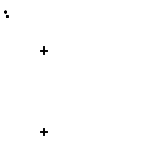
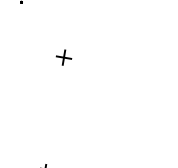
part: (43, 50) -> (63, 57), size x1.6

